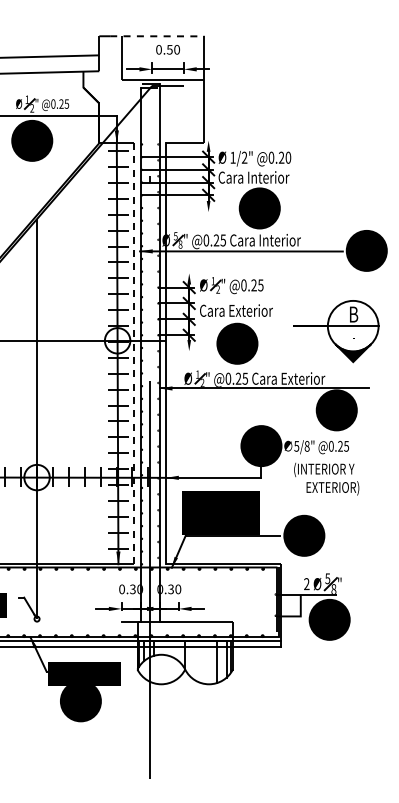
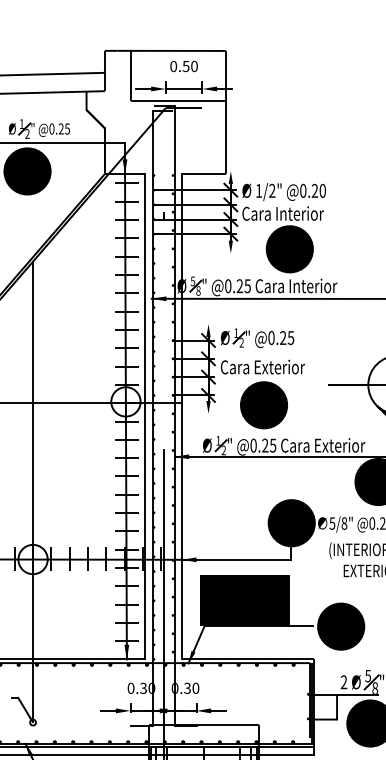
line: (157, 36) -> (171, 51), dashed -> solid
line: (134, 353) -> (145, 416), dashed -> solid

